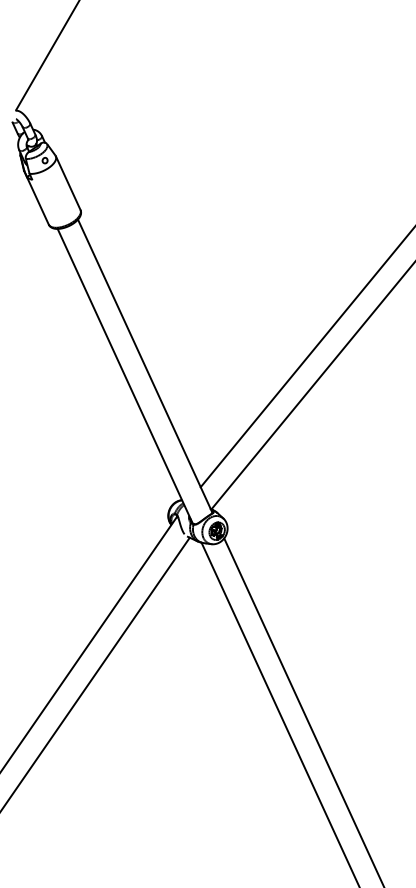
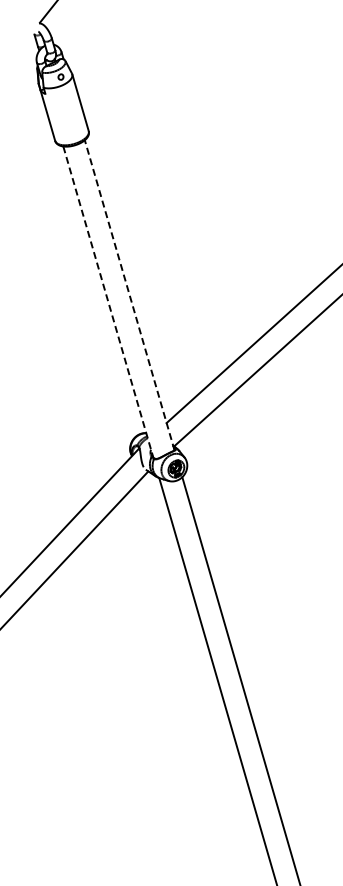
line: (145, 365) -> (130, 294), solid -> dashed
line: (125, 376) -> (108, 302), solid -> dashed

